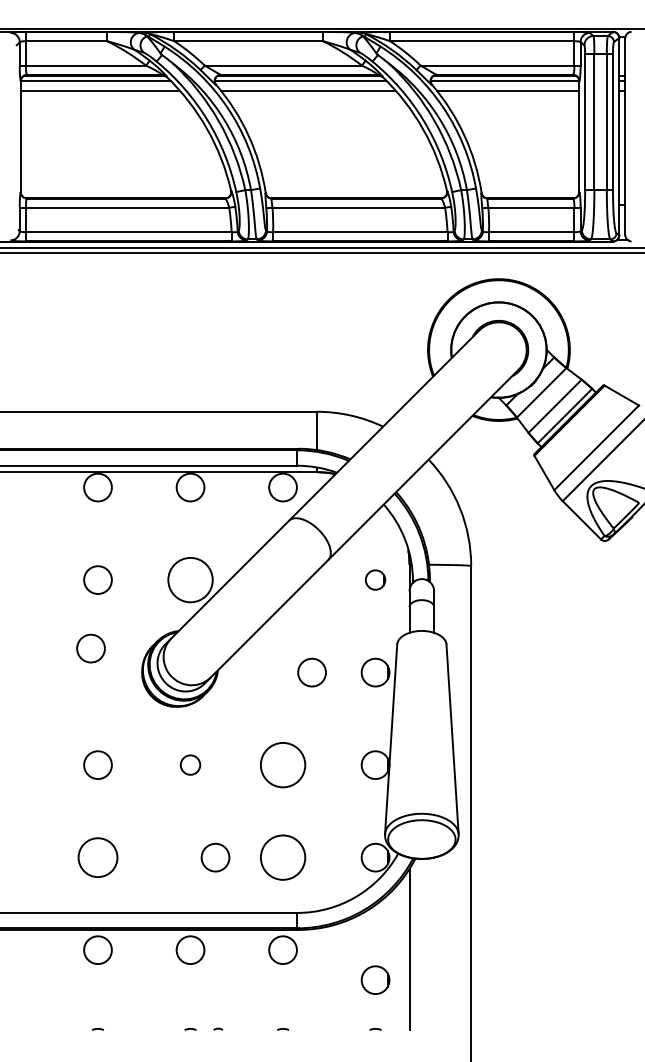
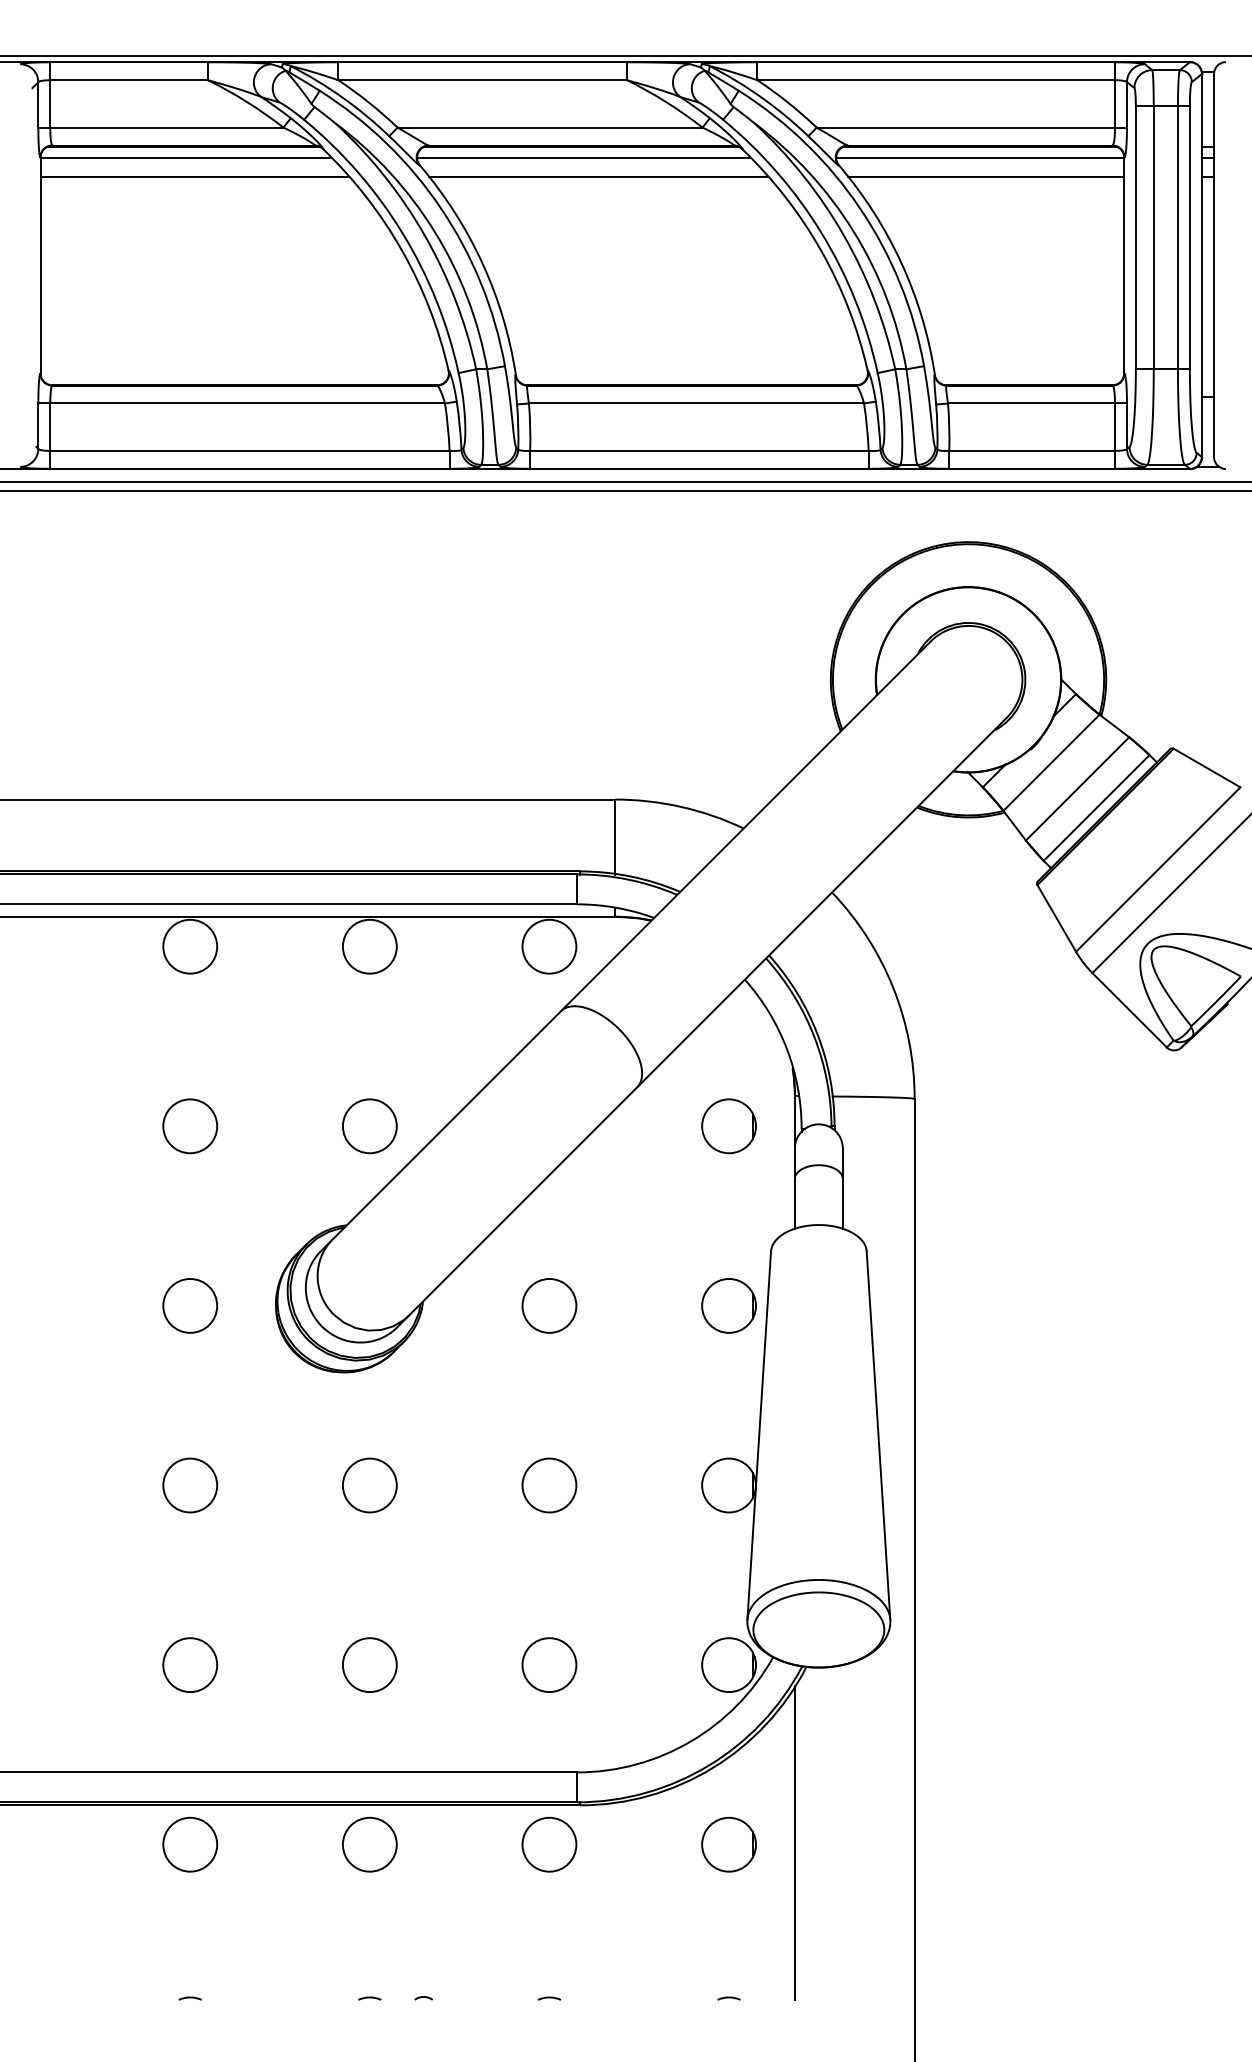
circle: (190, 579) -> (369, 1125), size x0.62
part: (375, 579) -> (728, 1125), size x1.43
circle: (90, 648) -> (189, 1305), moved
circle: (311, 672) -> (548, 1305), moved
circle: (190, 764) -> (369, 1484), size x1.43
circle: (282, 765) -> (548, 1486), size x0.62
circle: (97, 857) -> (189, 1664), size x0.71
circle: (215, 857) -> (369, 1664), moved
circle: (282, 857) -> (548, 1664), size x0.62
part: (375, 979) -> (728, 1843), moved

